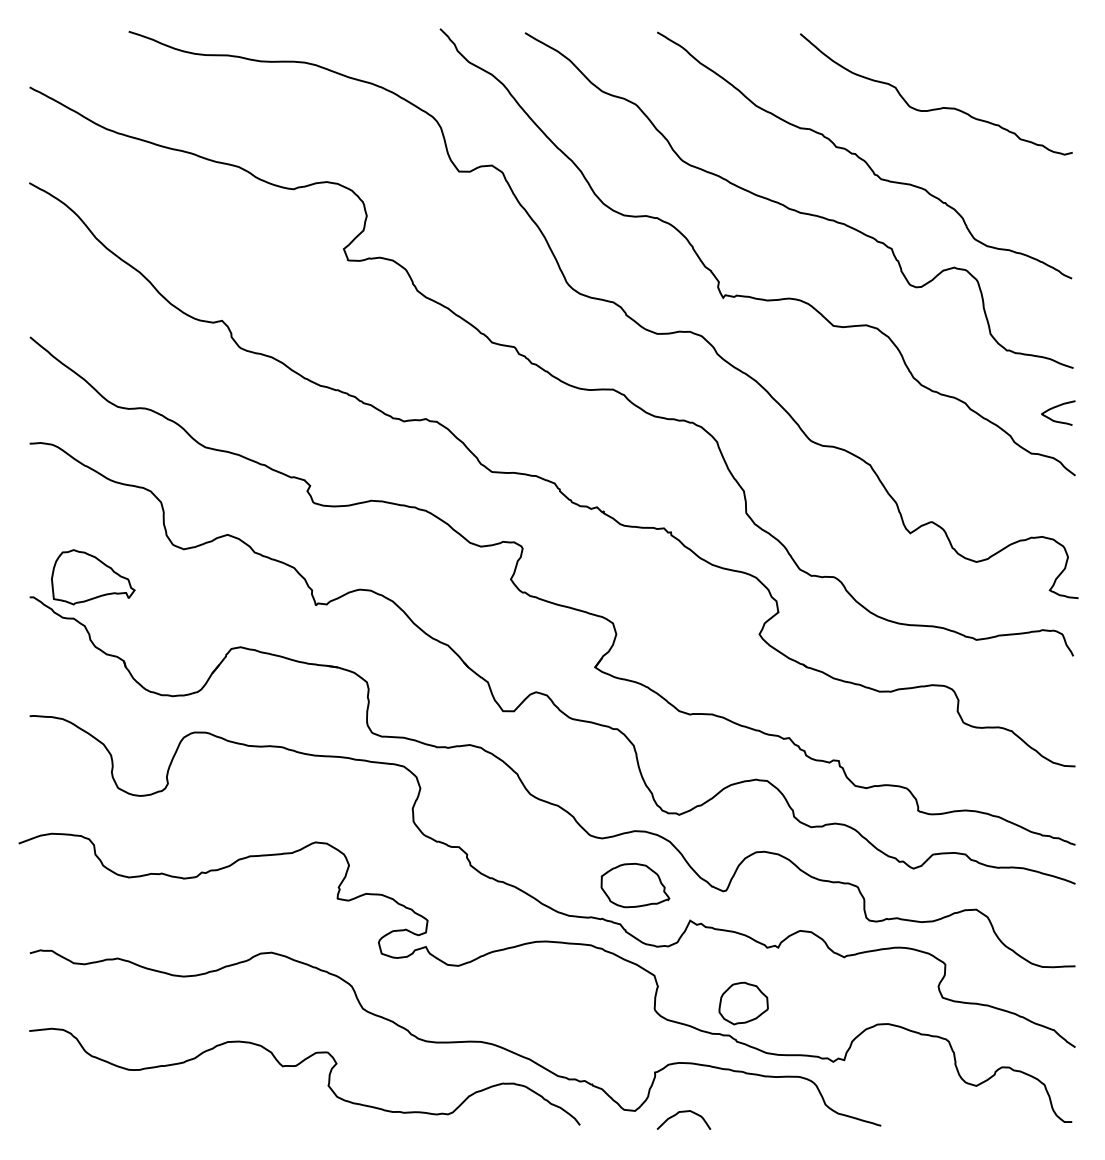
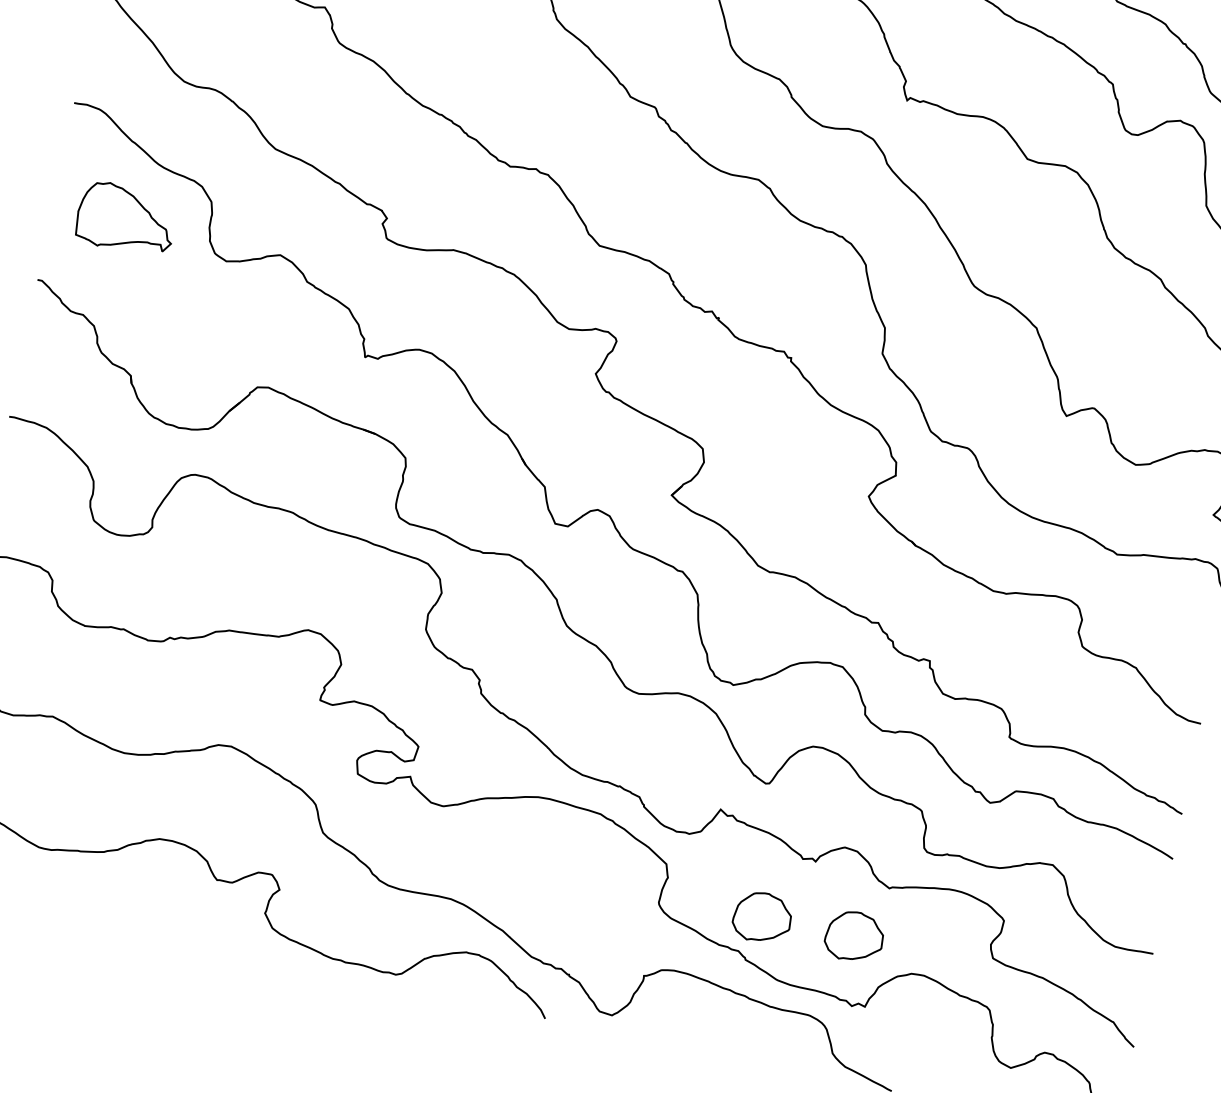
part: (93, 577) -> (126, 219), moved
part: (635, 885) -> (666, 755), removed
part: (823, 1003) -> (854, 936), added
curve: (683, 1112) -> (667, 1028), removed

